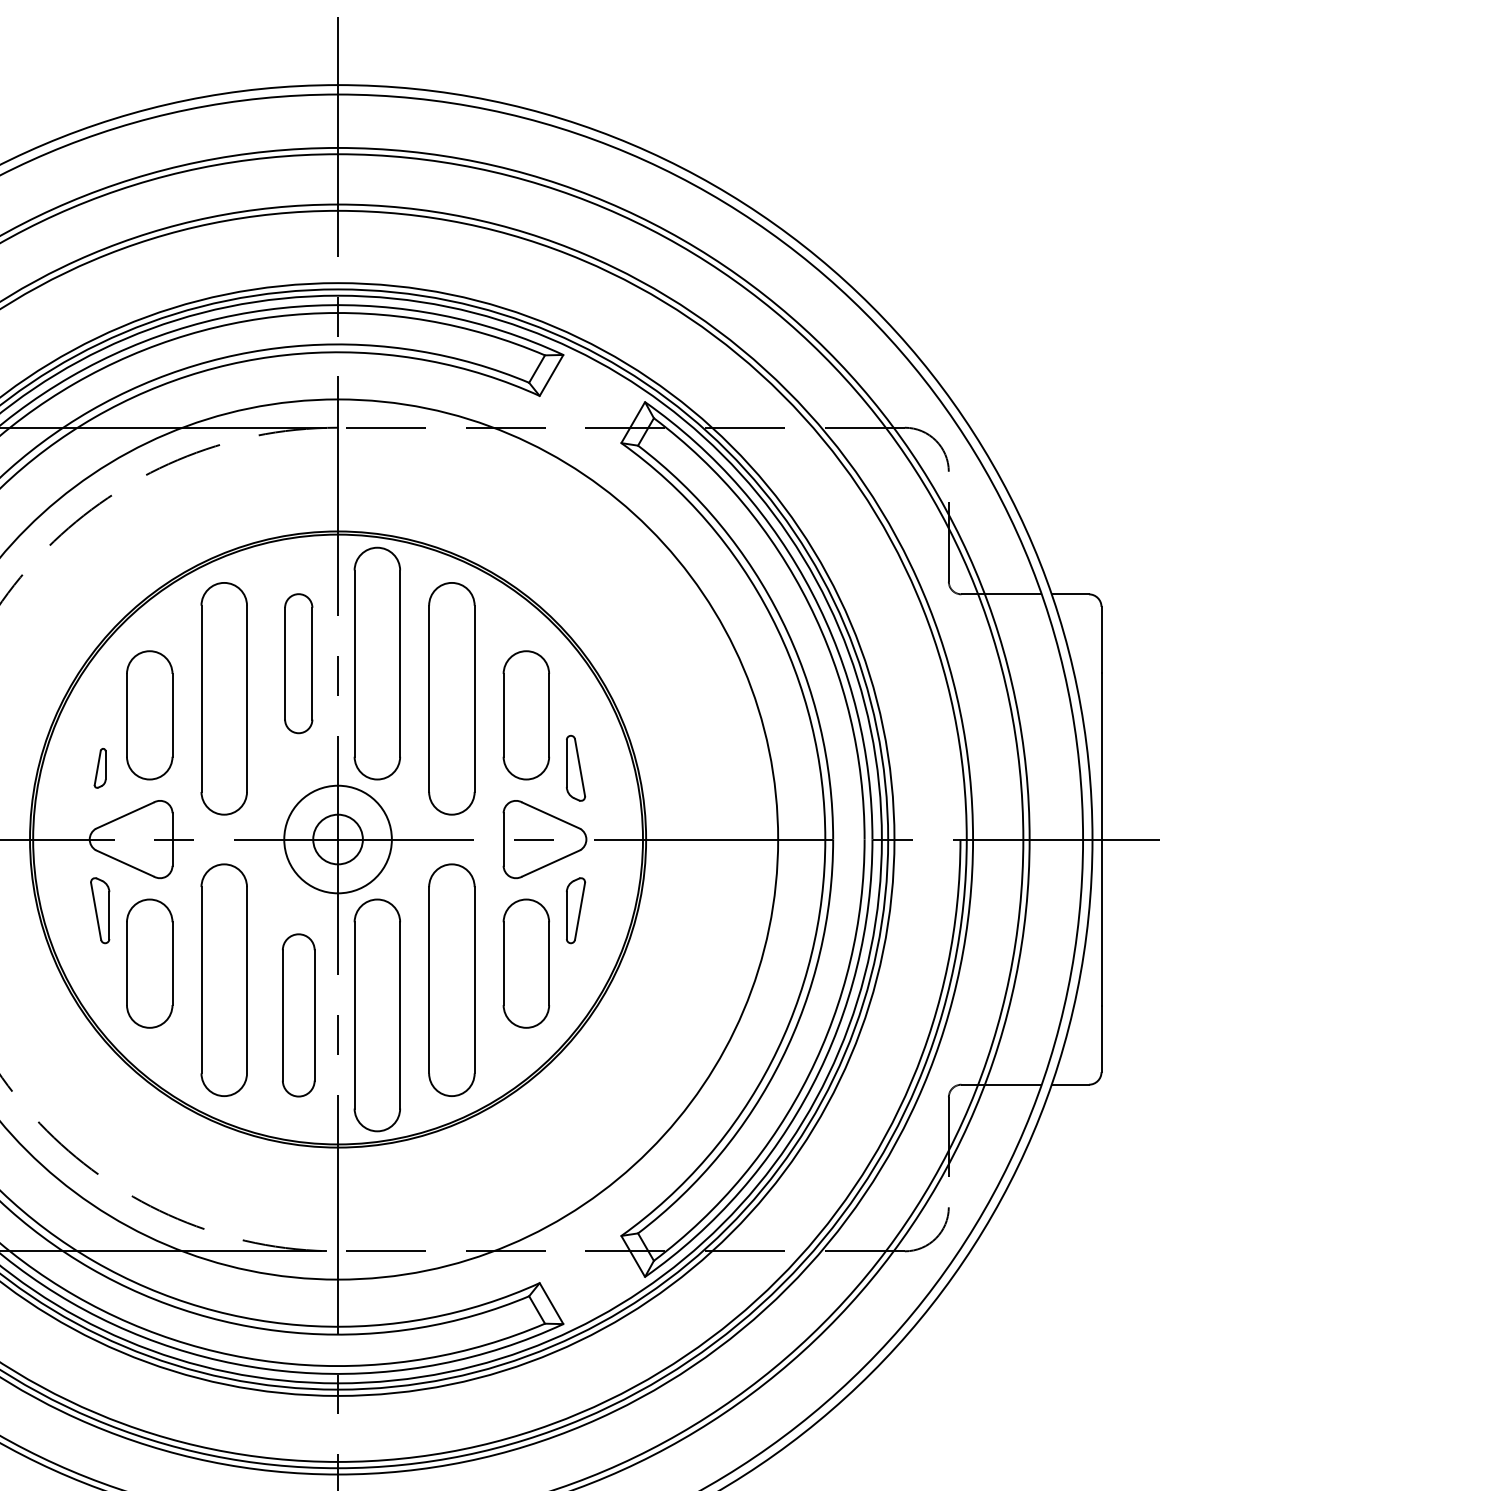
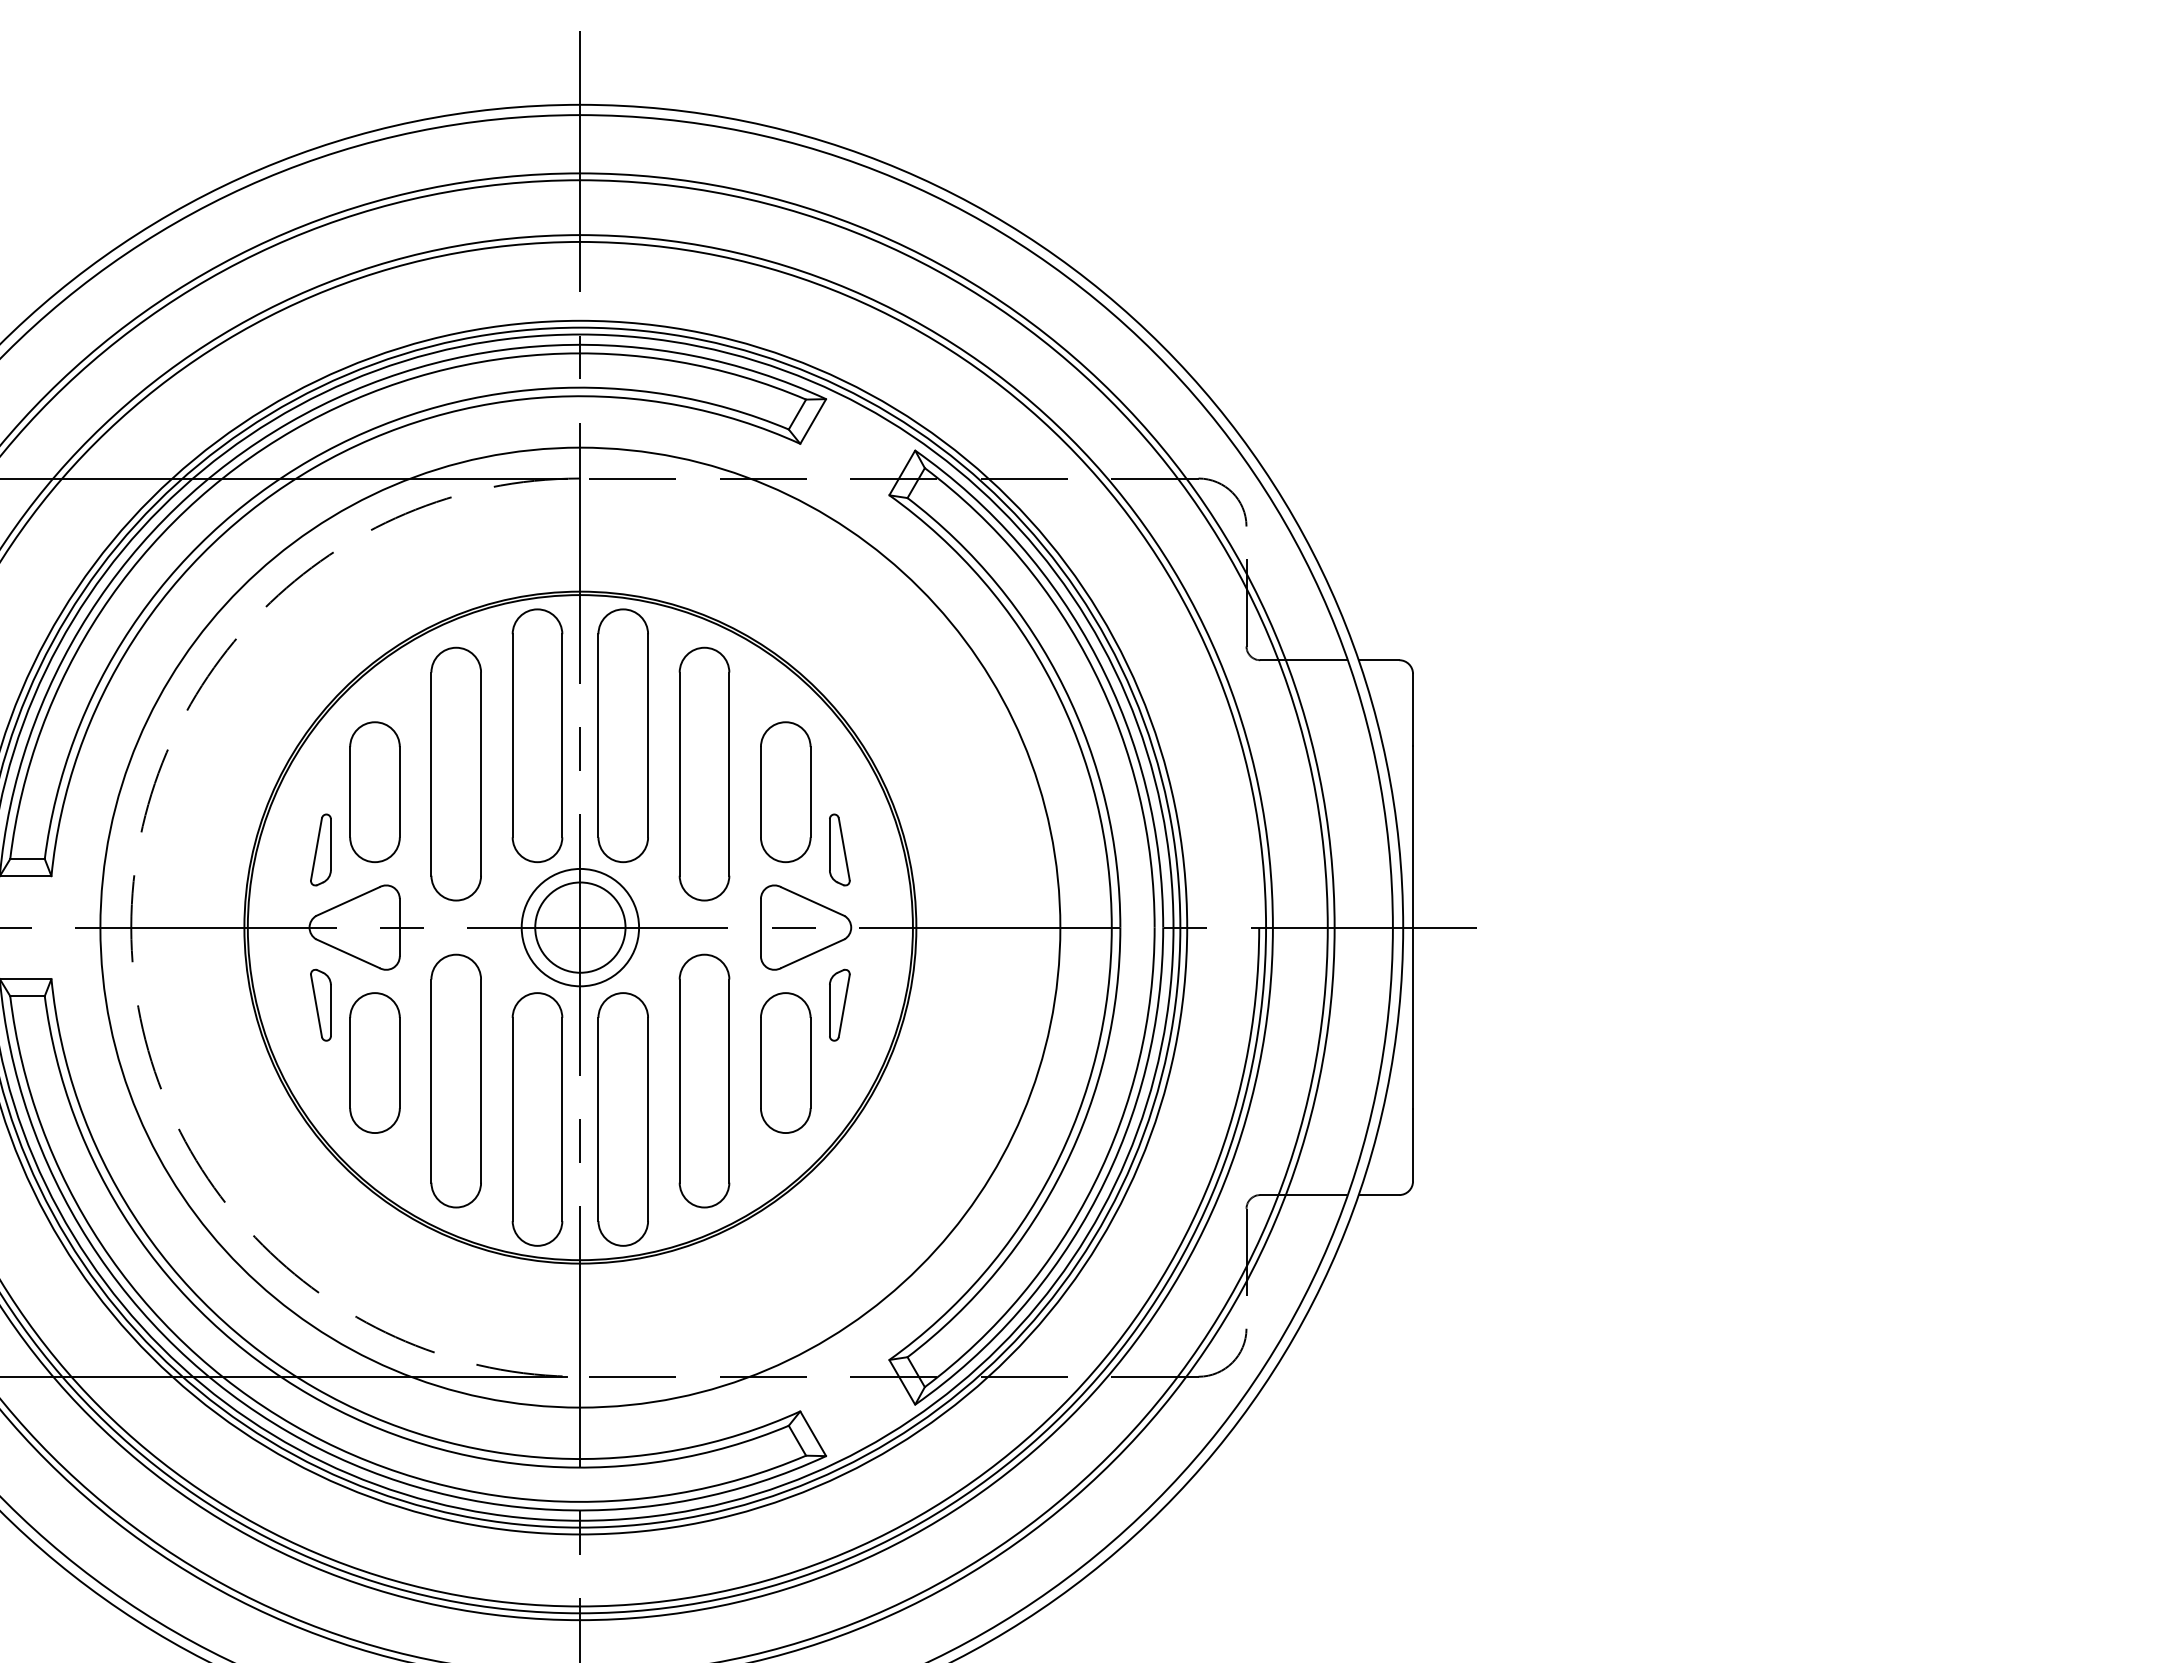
part: (298, 663) -> (537, 735), size x1.67
part: (99, 767) -> (320, 849), size x1.67
circle: (338, 839) -> (580, 927), size x1.67
part: (298, 1015) -> (537, 1119), size x1.43

